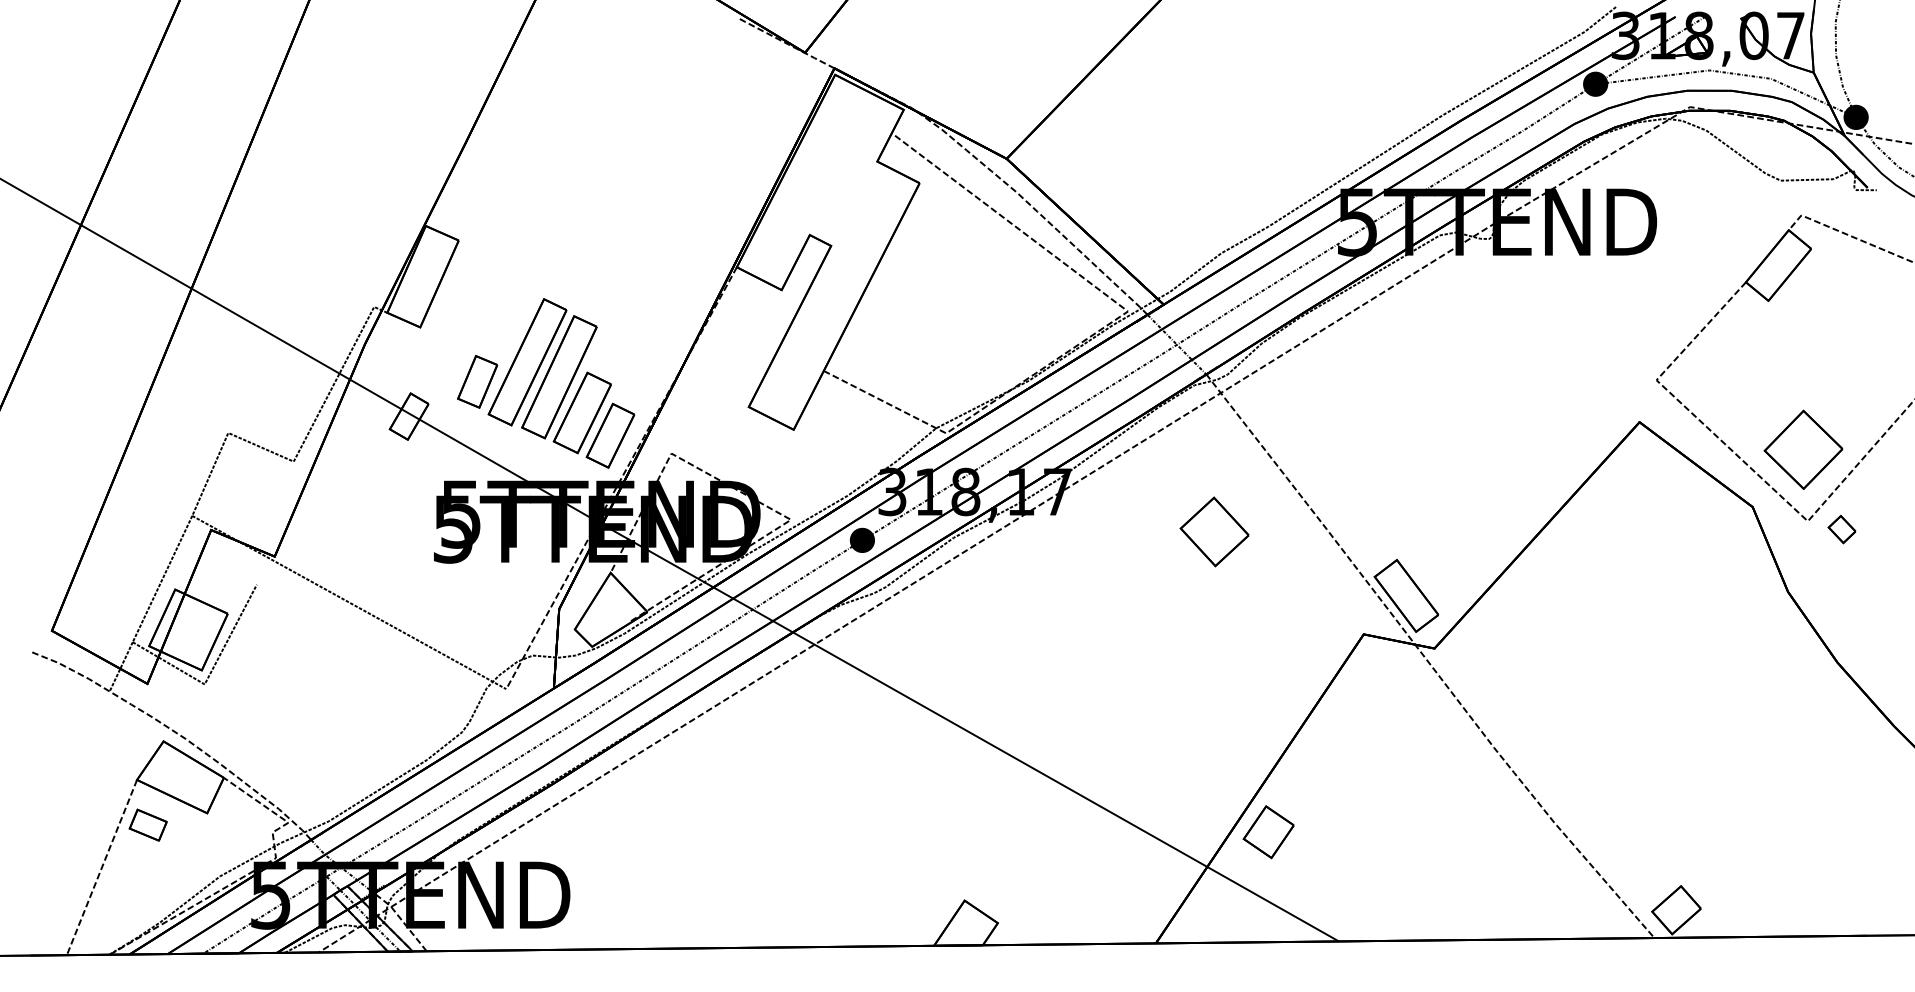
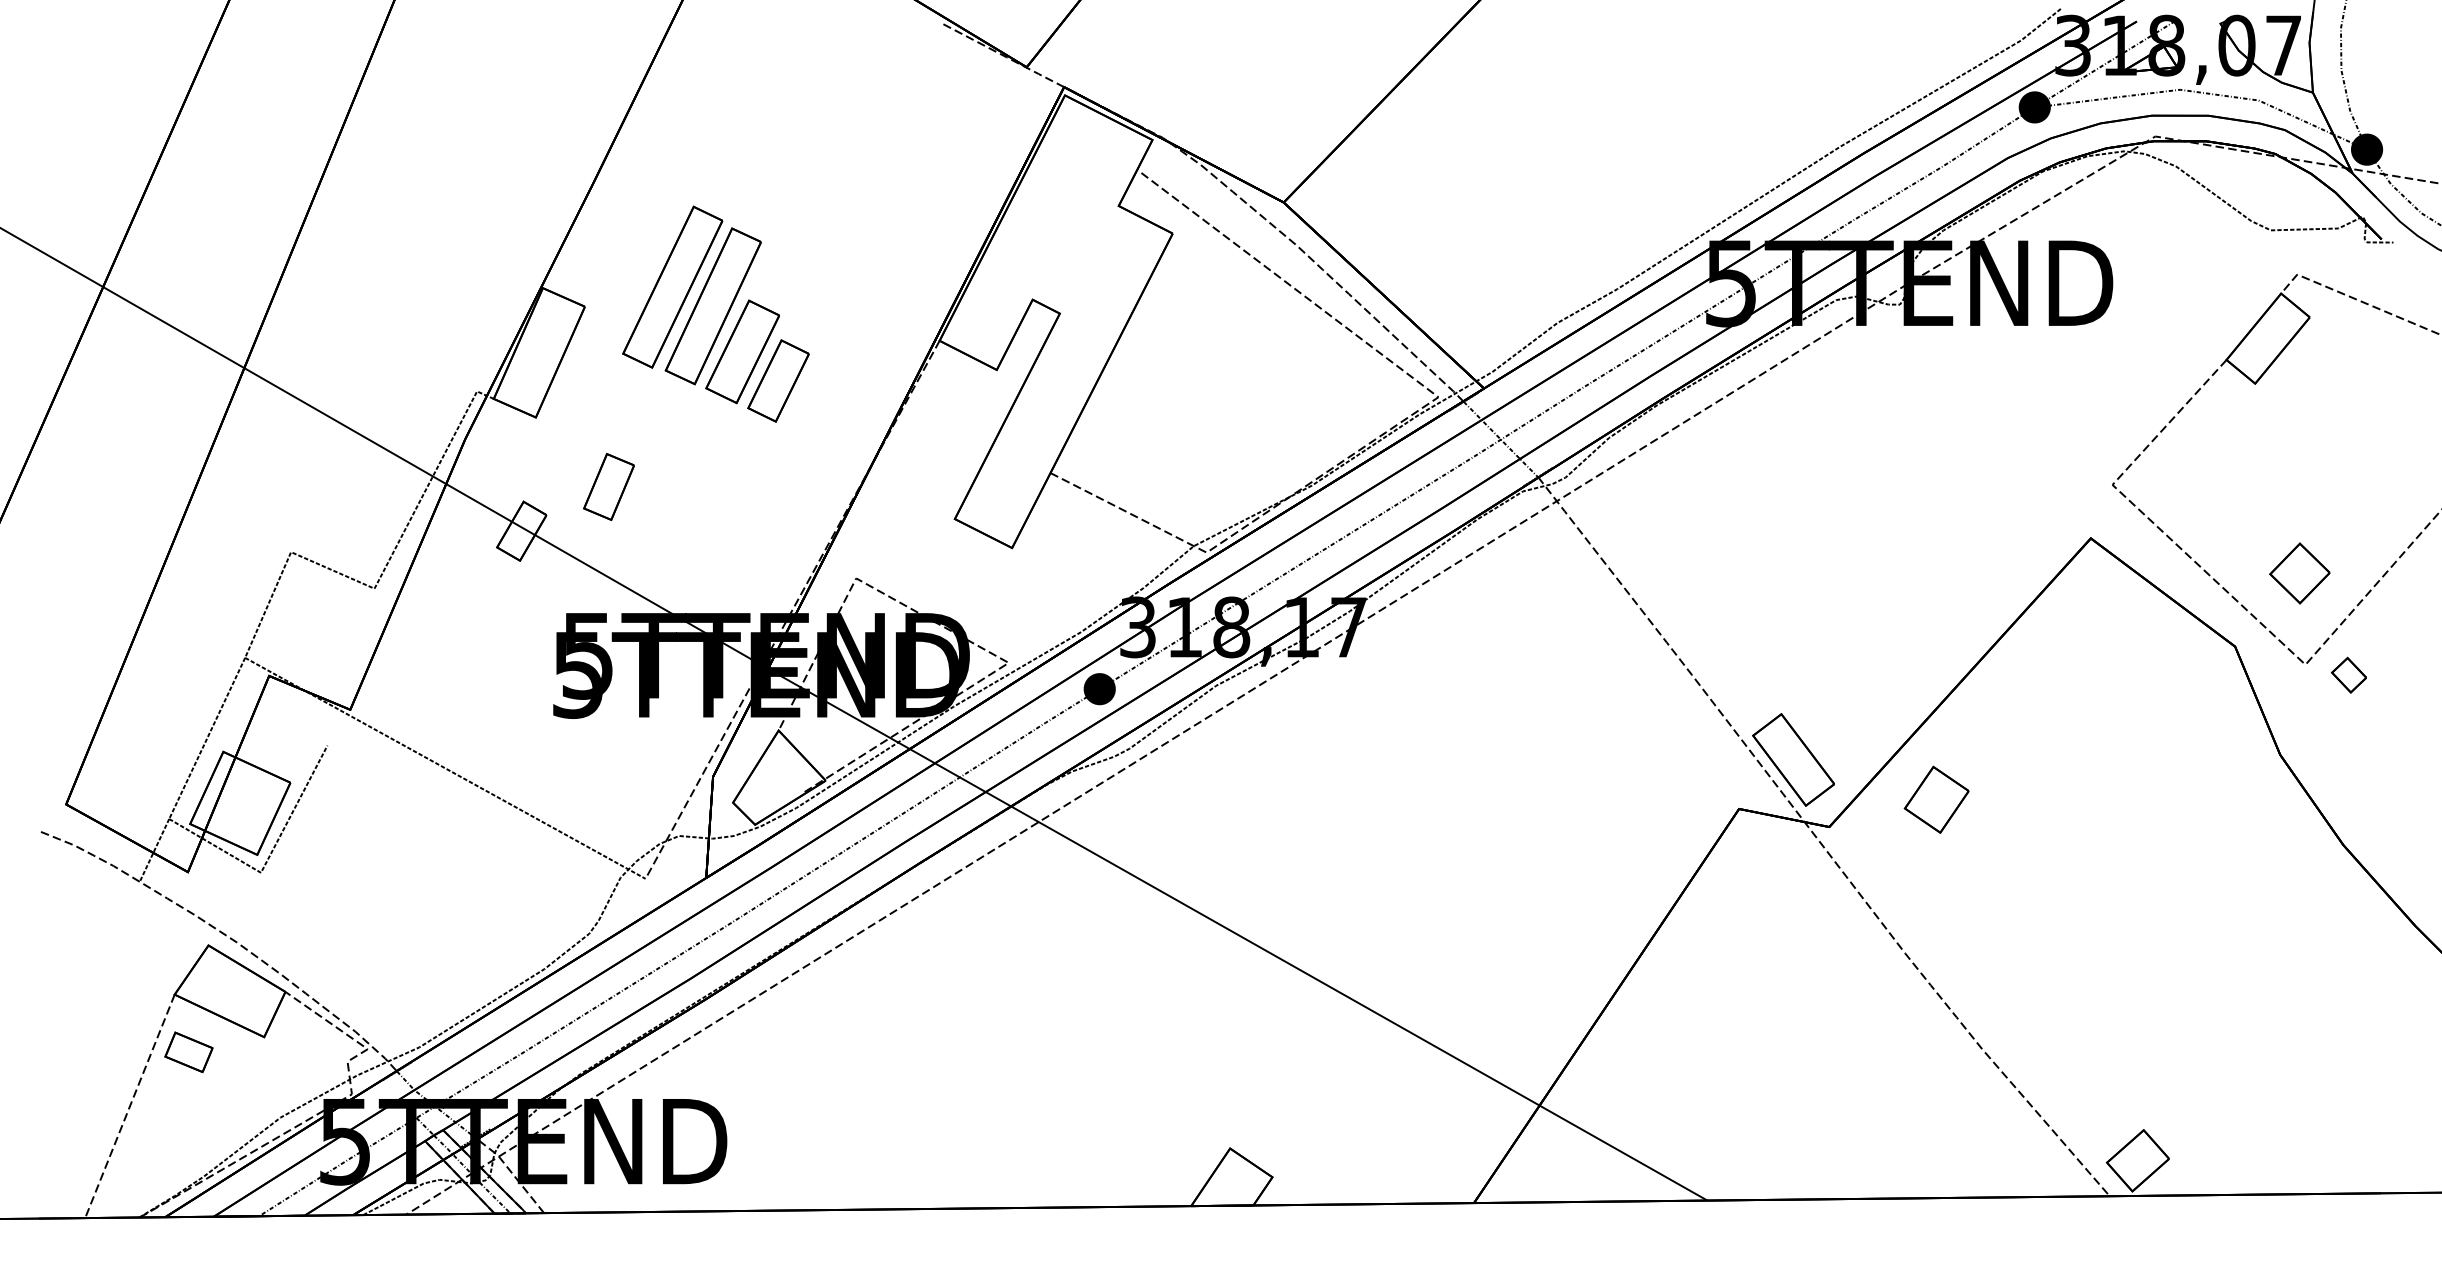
part: (561, 383) -> (715, 314), moved
part: (1803, 449) -> (2299, 573), size x0.6
part: (1214, 531) -> (1548, 677), removed
part: (1268, 832) -> (1936, 800), moved

